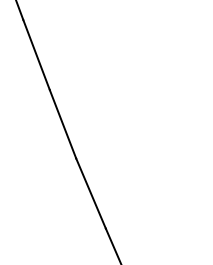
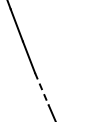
line: (90, 194) -> (41, 89), solid -> dashed

